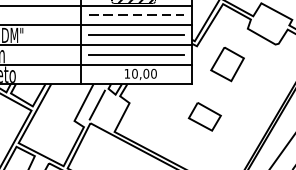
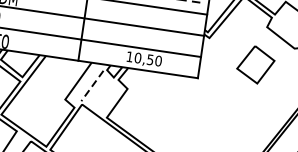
line: (136, 35) -> (145, 16), removed
line: (136, 54) -> (142, 37), removed
part: (227, 64) -> (255, 64), moved
text: (146, 73) -> (150, 59), 10,00 -> 10,50
line: (97, 105) -> (92, 86), solid -> dashed
part: (204, 116) -> (206, 115), removed

